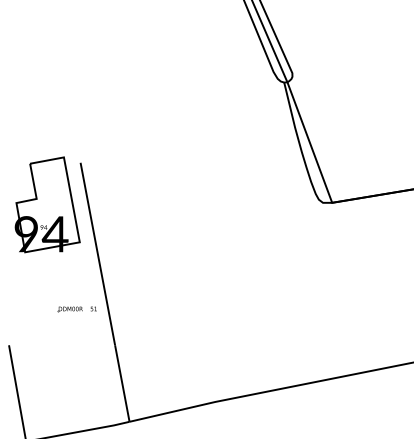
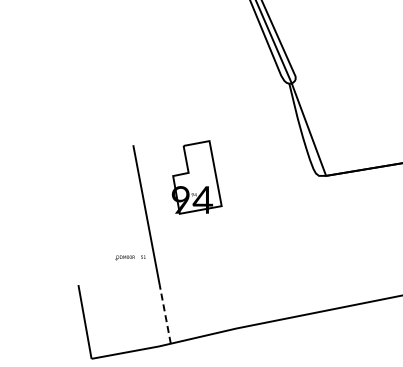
part: (46, 204) -> (196, 177), moved
line: (122, 383) -> (165, 314), solid -> dashed

